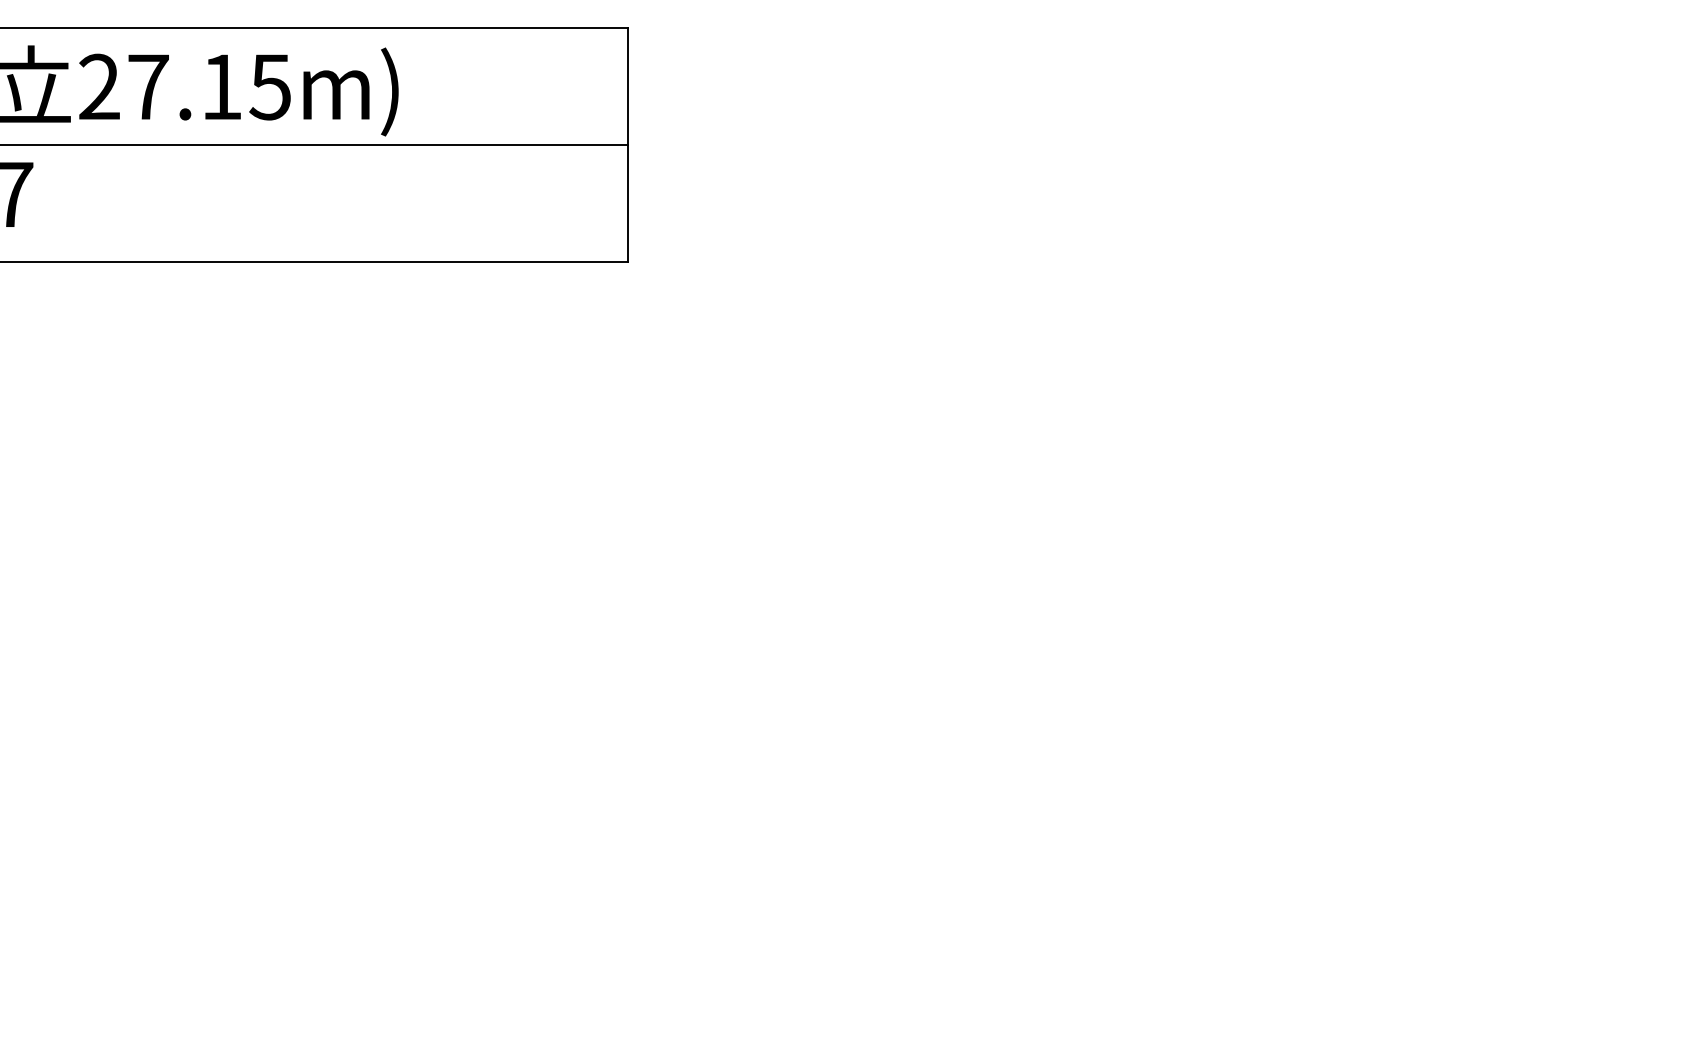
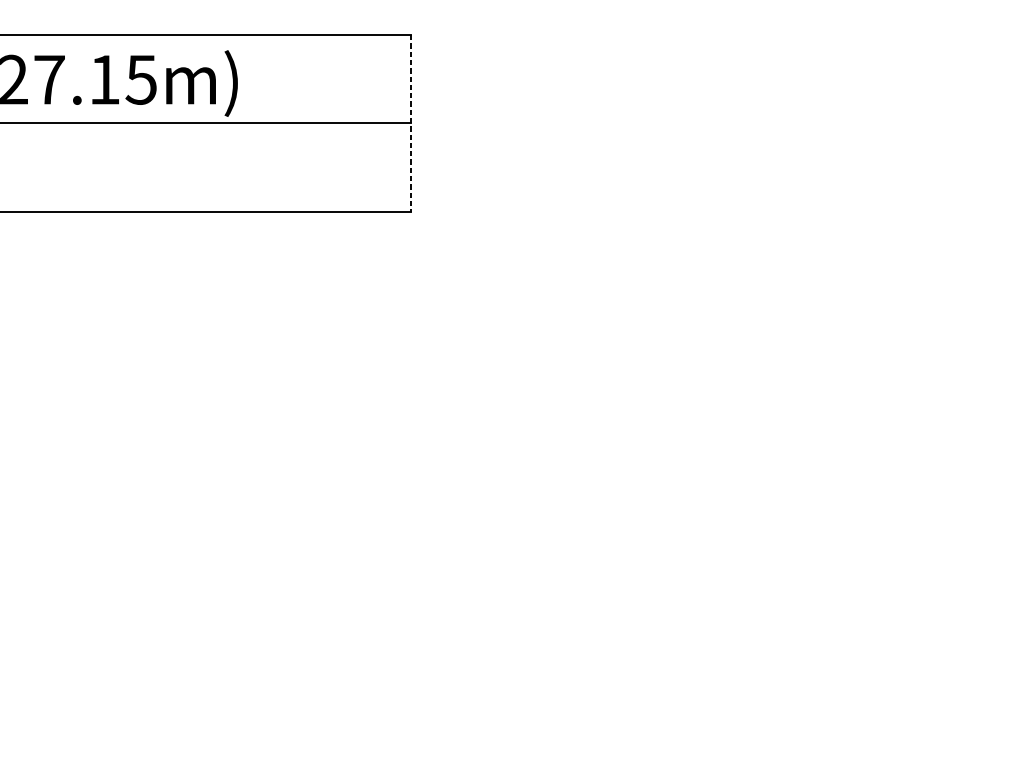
line: (627, 145) -> (410, 123), solid -> dashed

